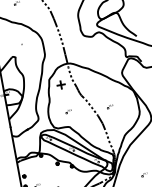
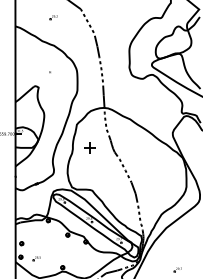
part: (60, 84) -> (89, 147), moved
part: (110, 106) -> (149, 173), removed
part: (68, 111) -> (94, 169), removed

